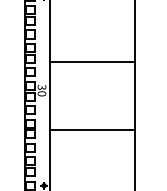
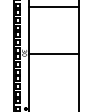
line: (92, 62) -> (54, 7), moved
line: (92, 130) -> (54, 54), moved

